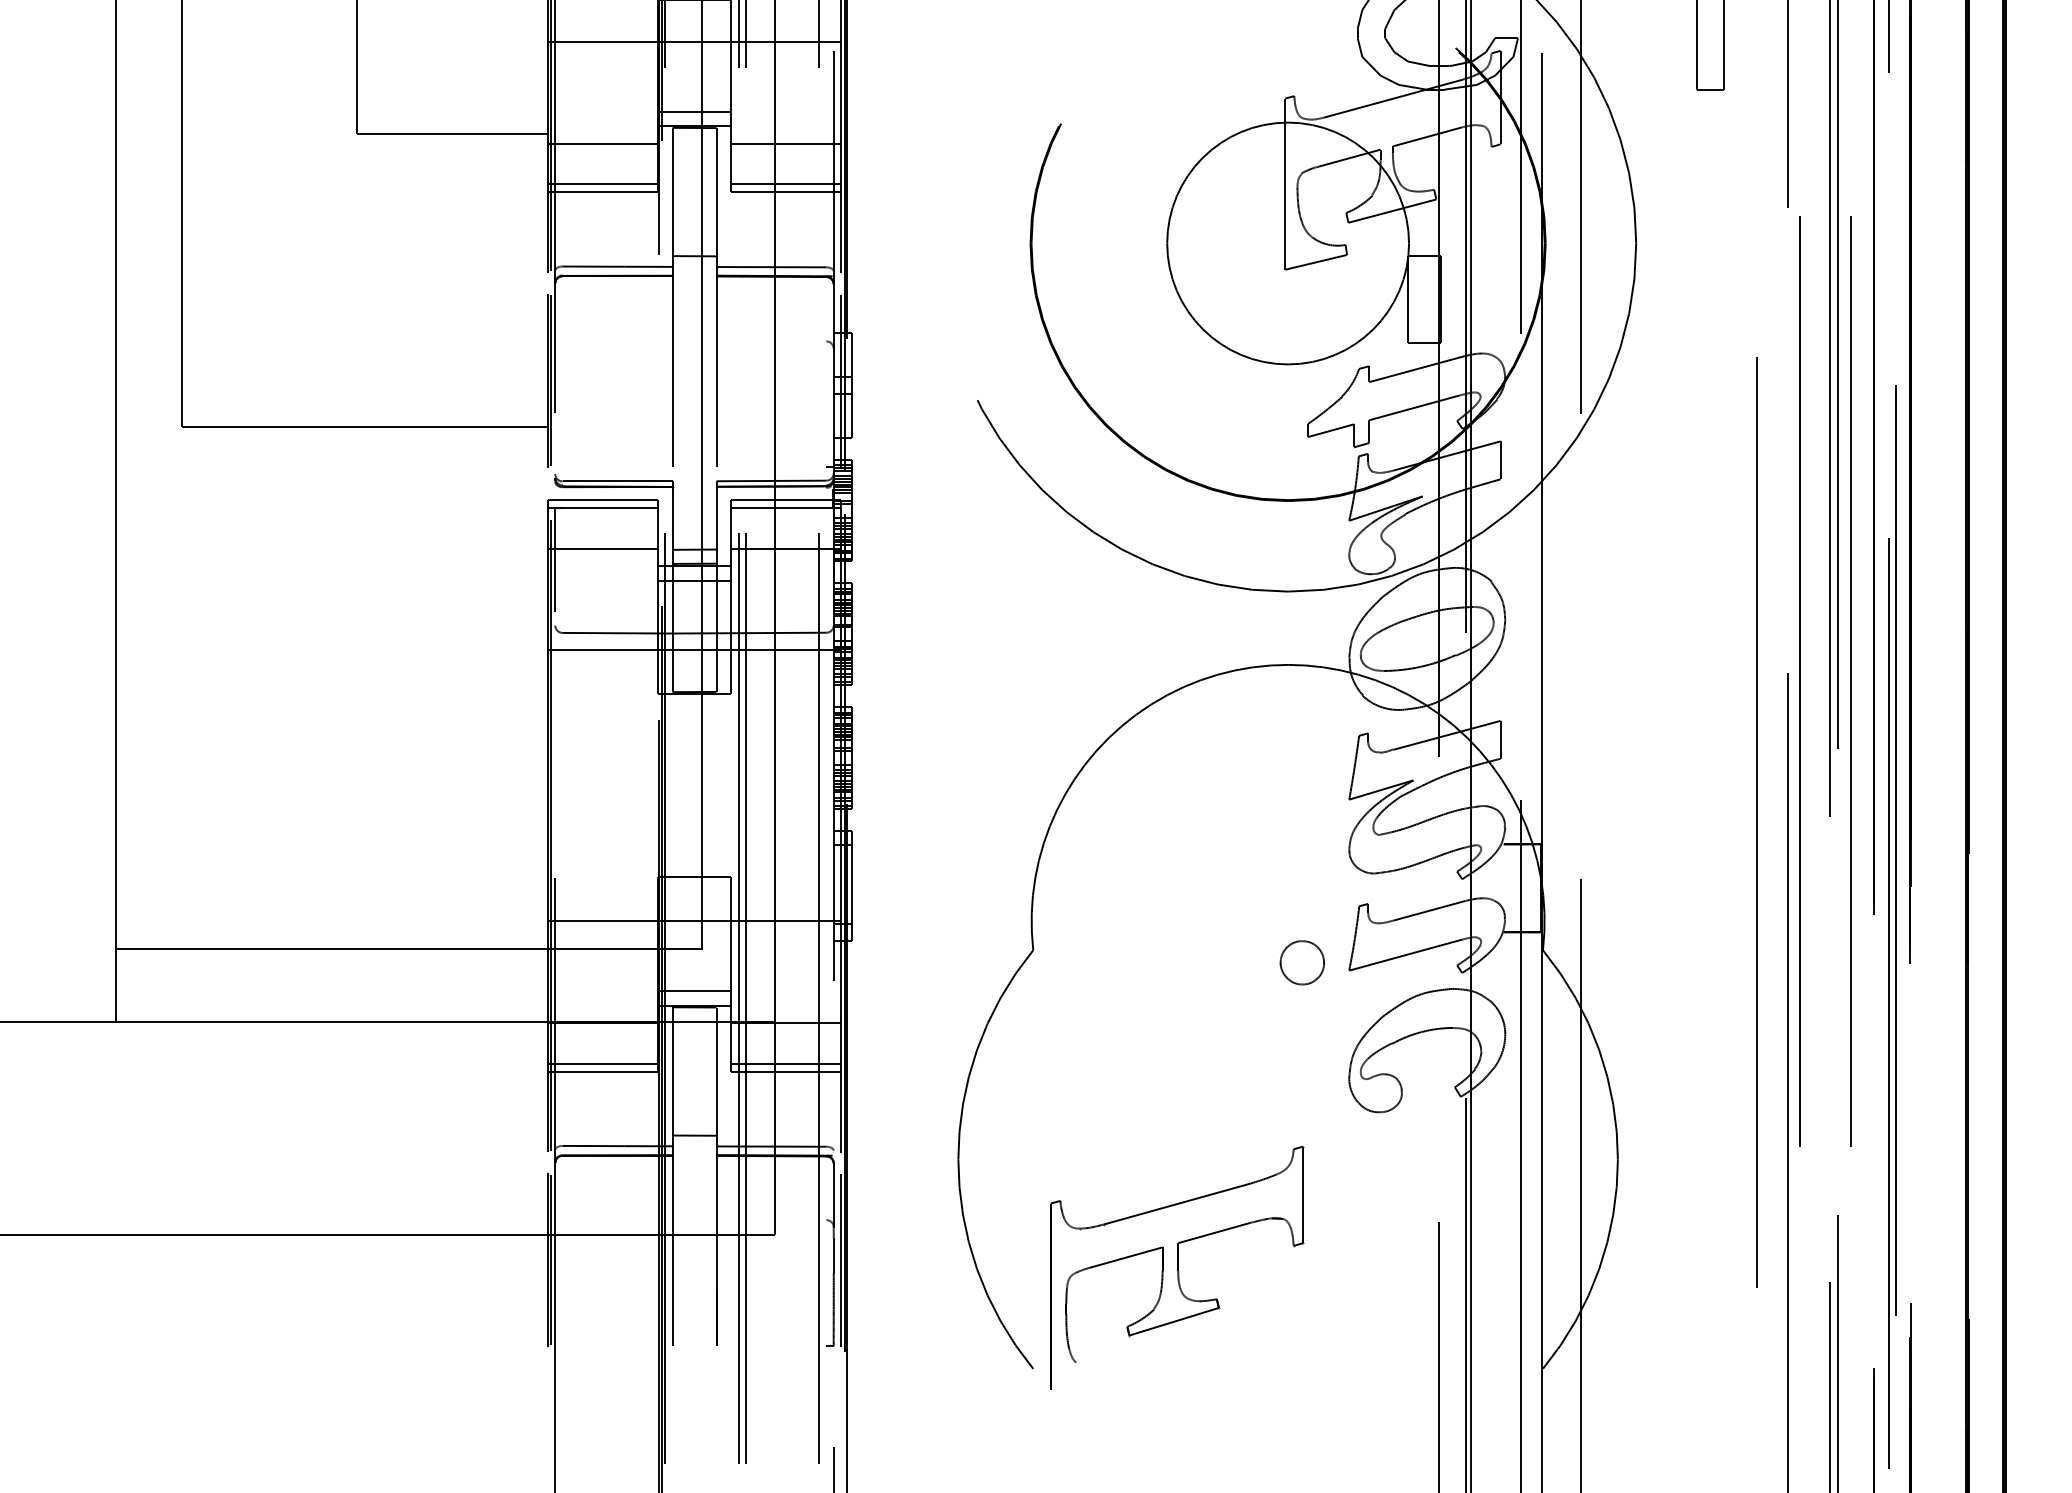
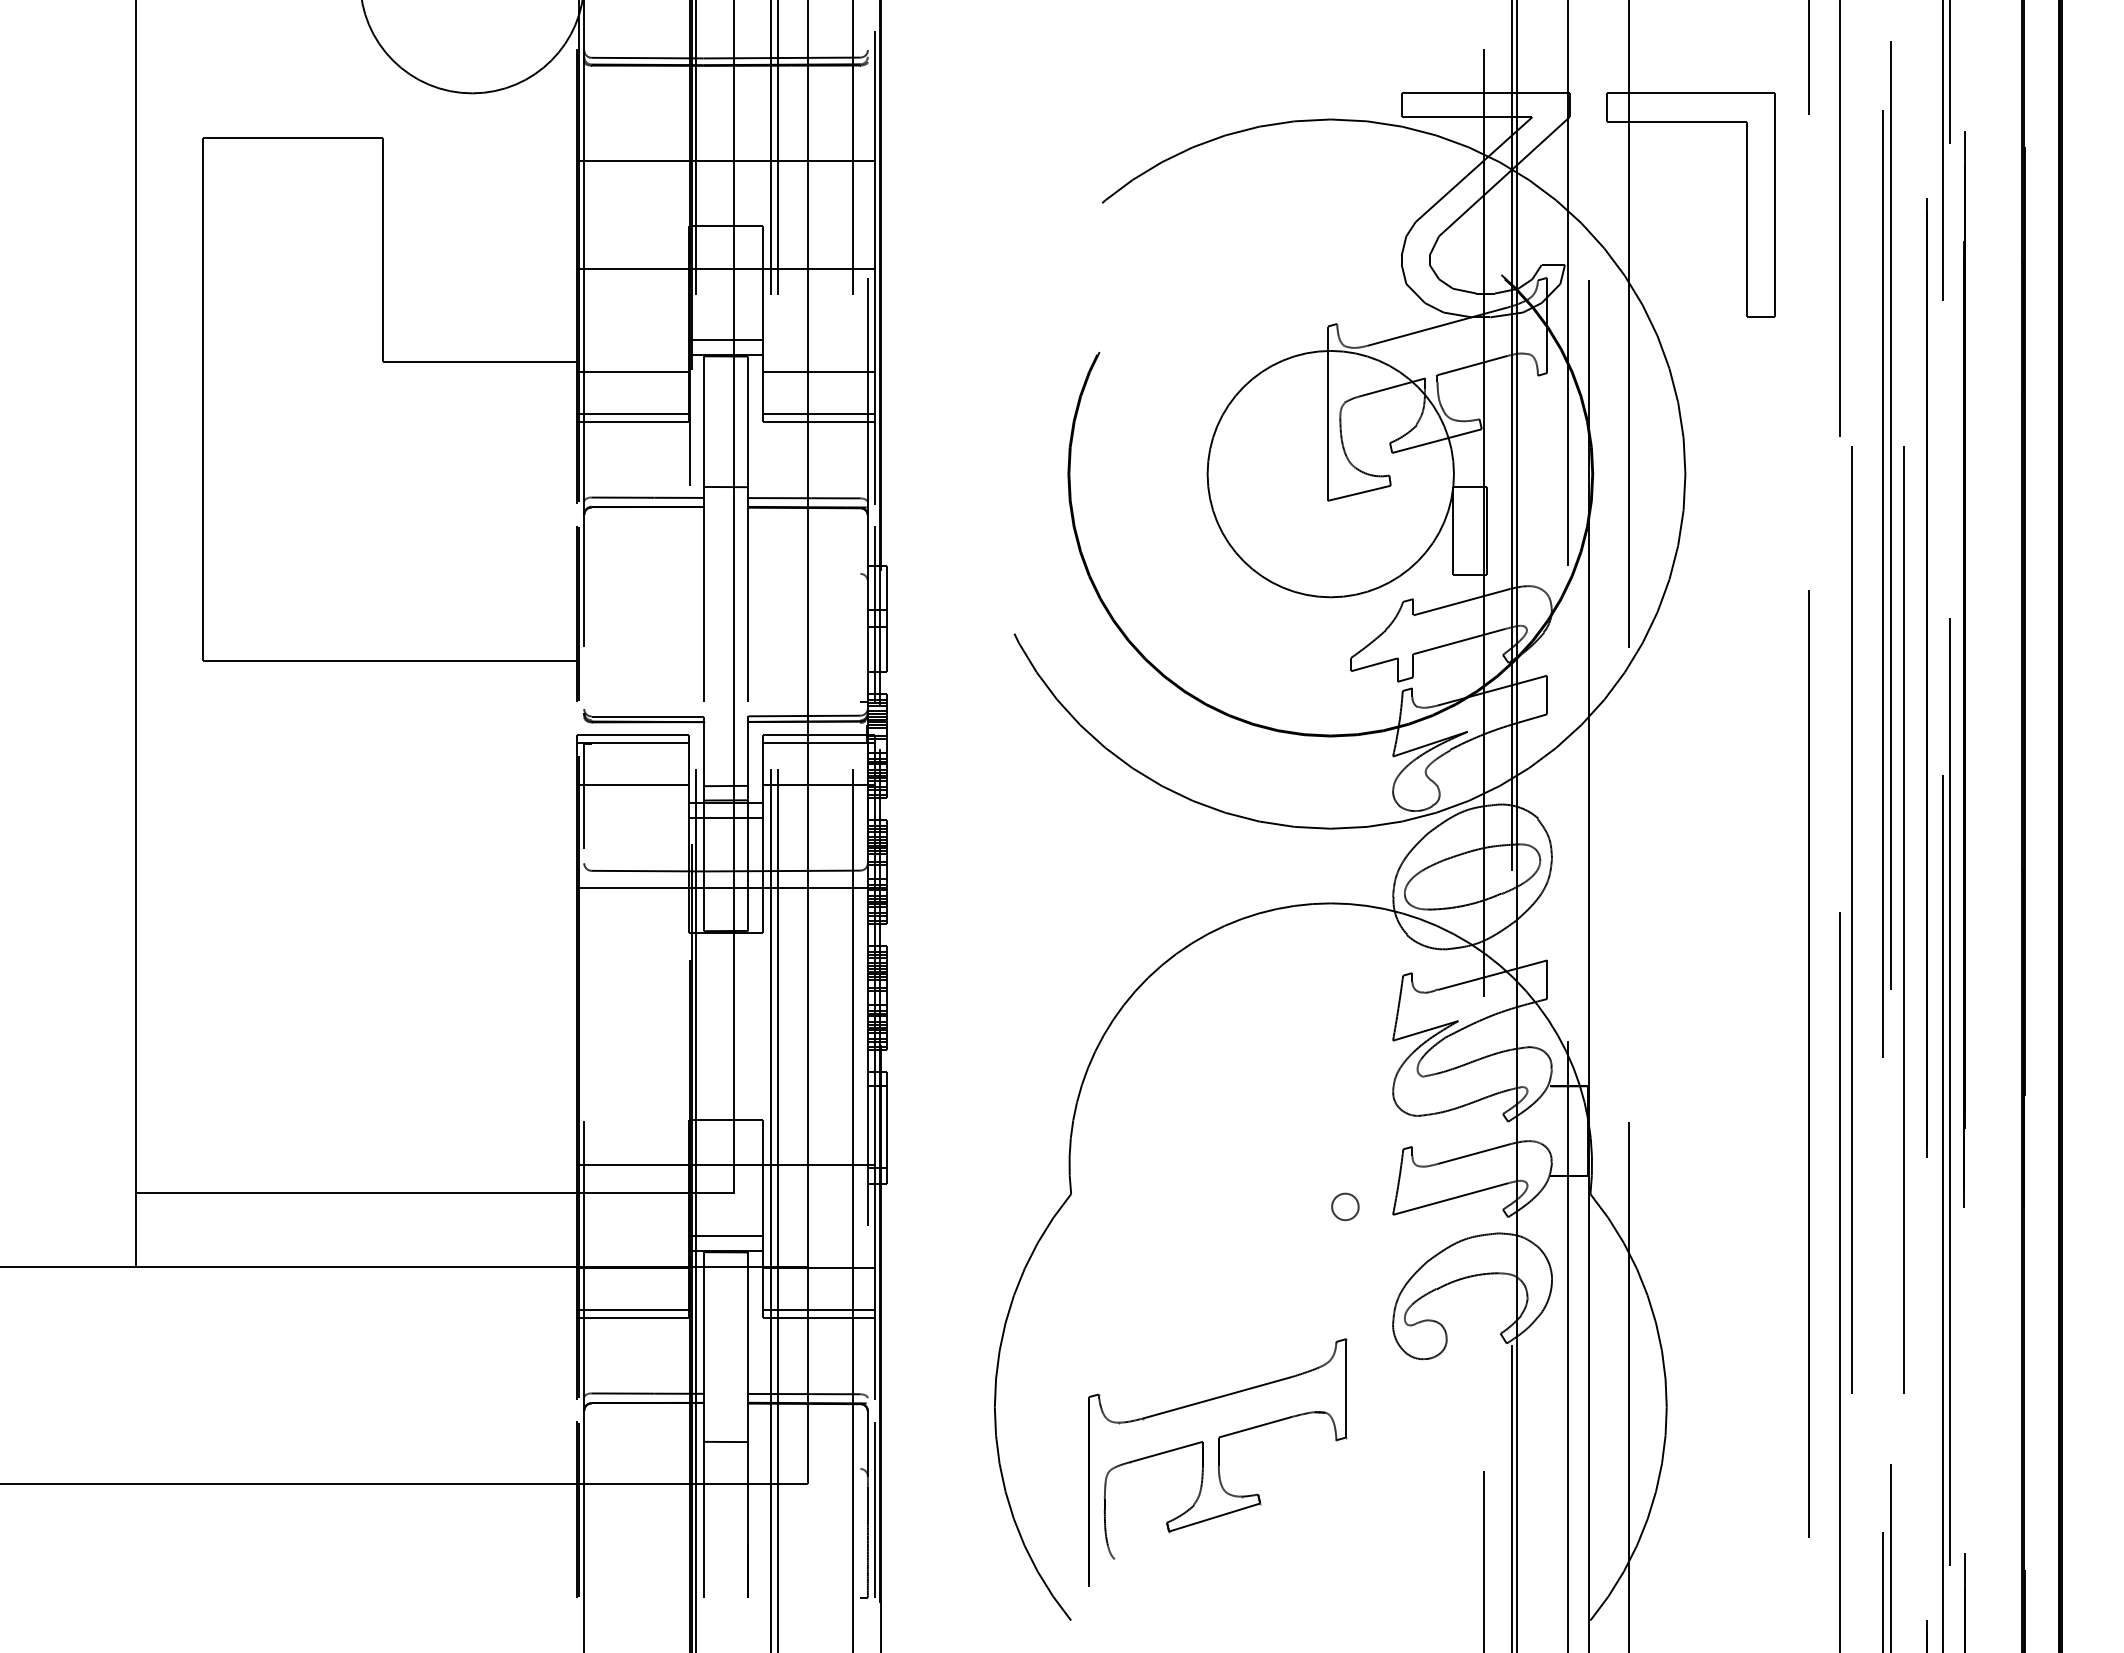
part: (1302, 962) -> (1345, 1206), size x0.6
line: (693, 1135) -> (725, 1441), moved
part: (1176, 1267) -> (1217, 1462), moved

